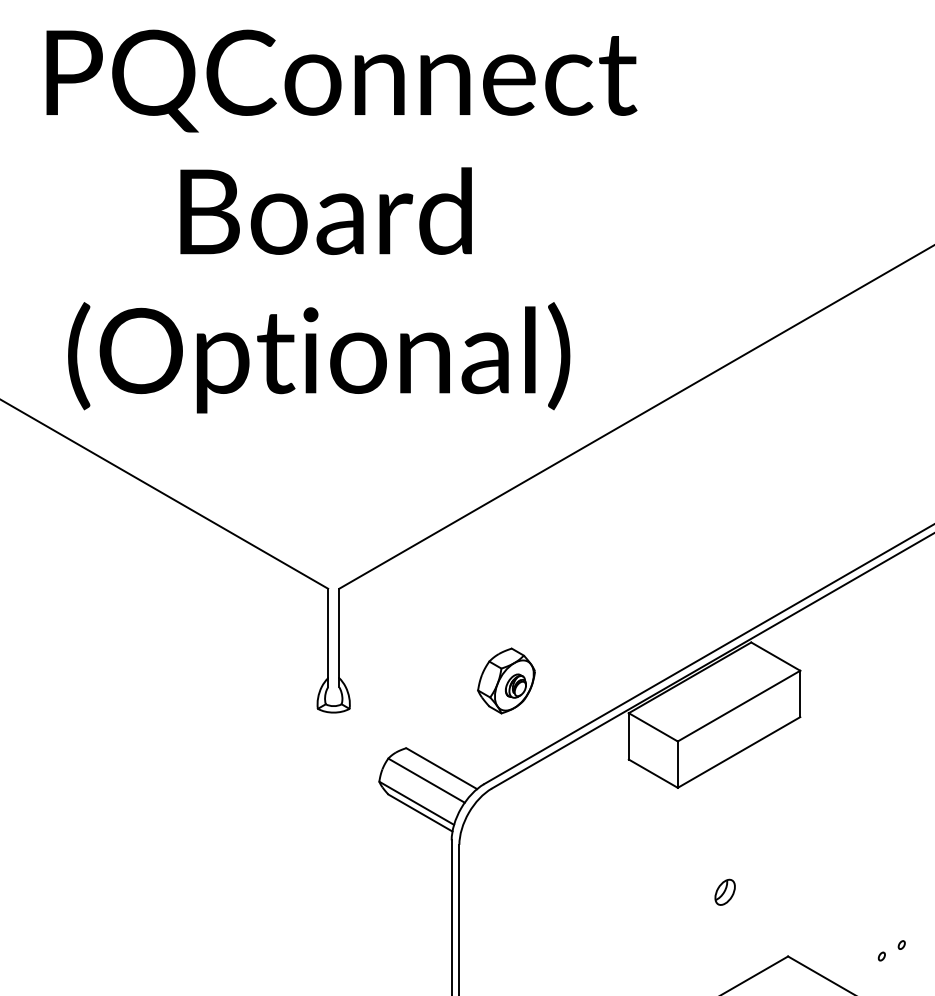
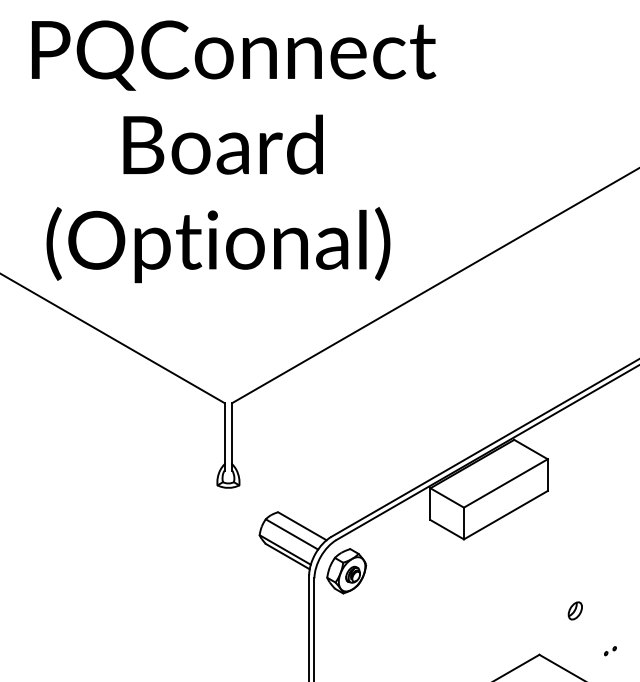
part: (506, 681) -> (346, 571), moved
part: (723, 891) -> (574, 610), moved
part: (891, 951) -> (610, 651), size x0.62

